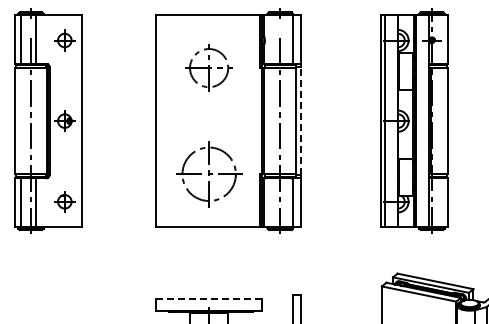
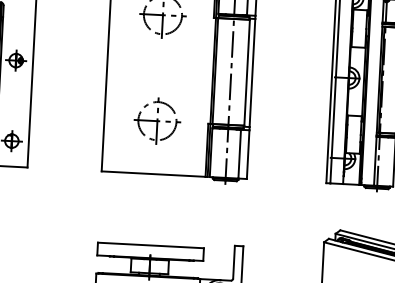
line: (301, 120) -> (252, 72), dashed -> solid
part: (208, 173) -> (156, 120), size x0.71
line: (209, 298) -> (151, 245), dashed -> solid

